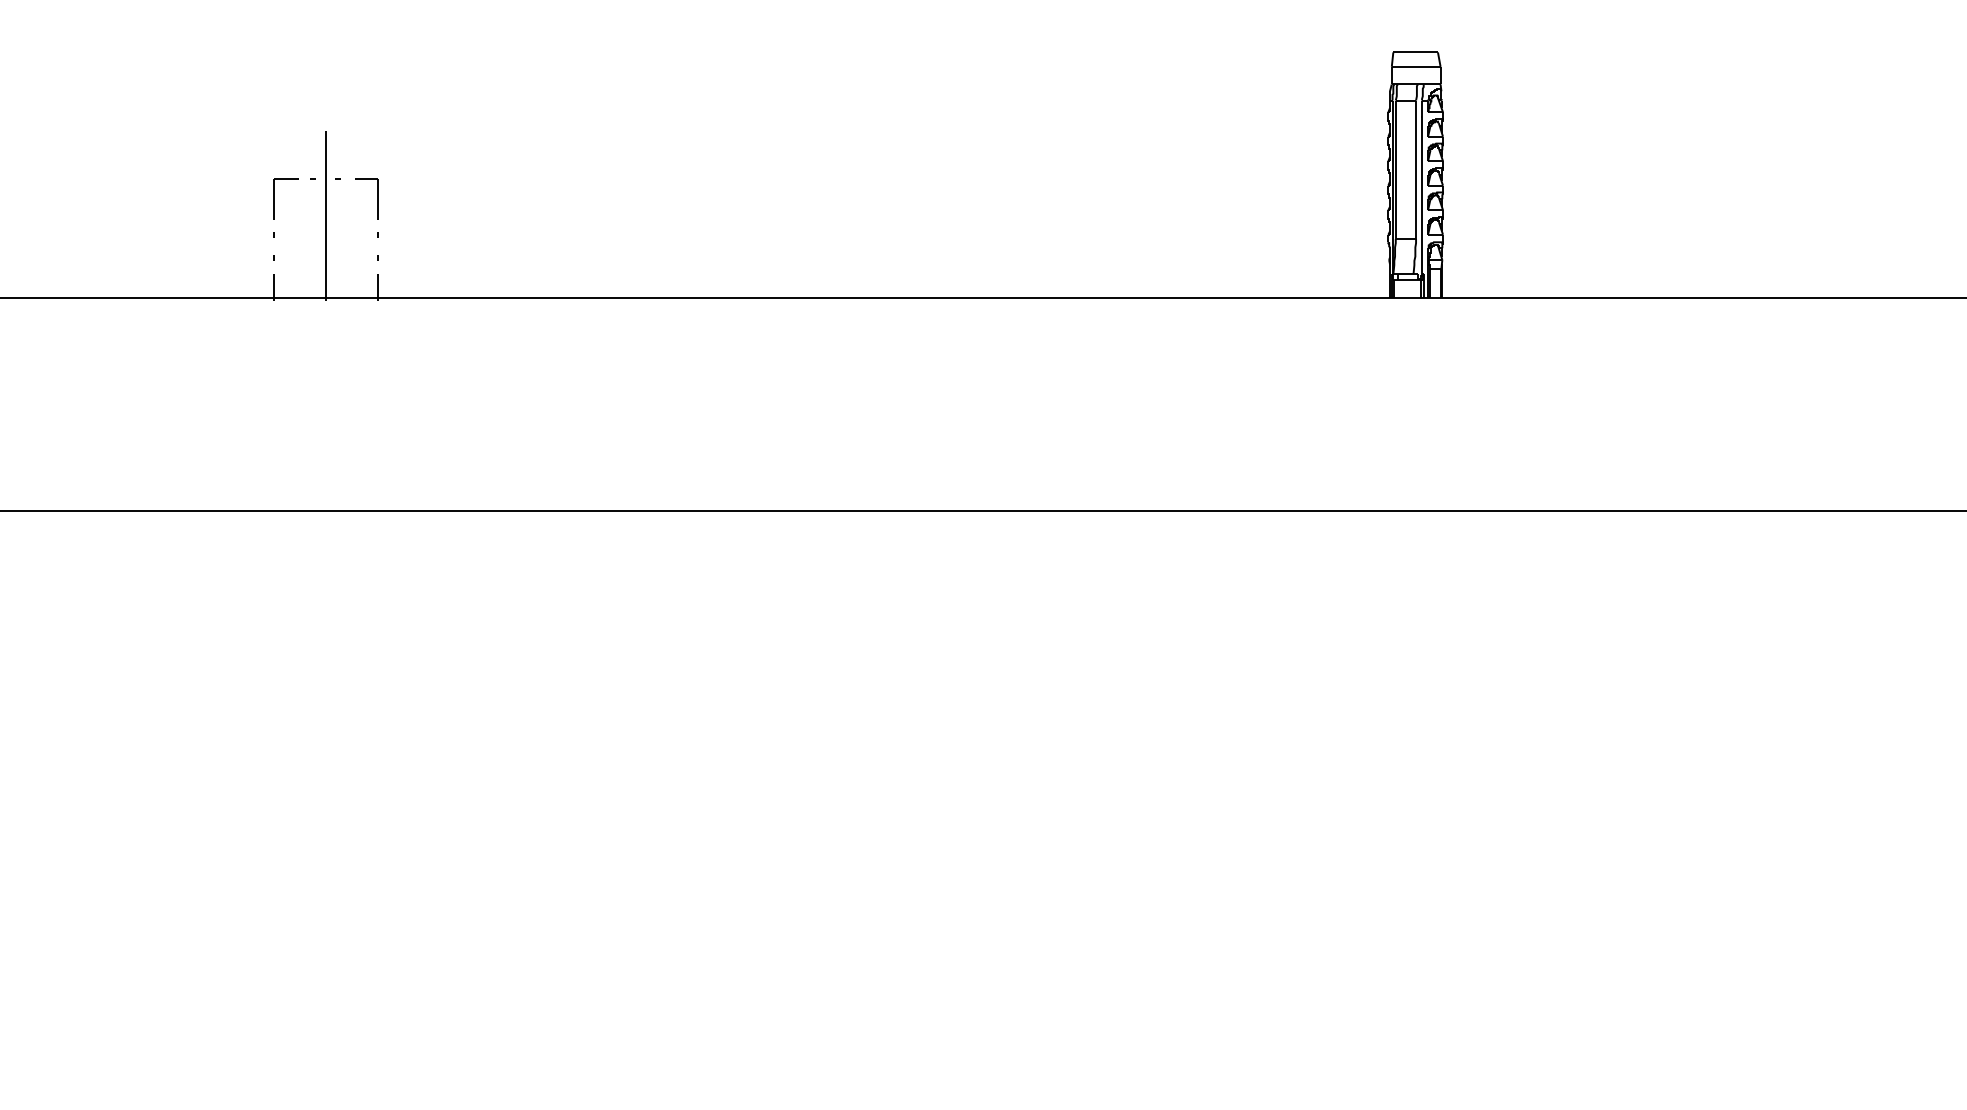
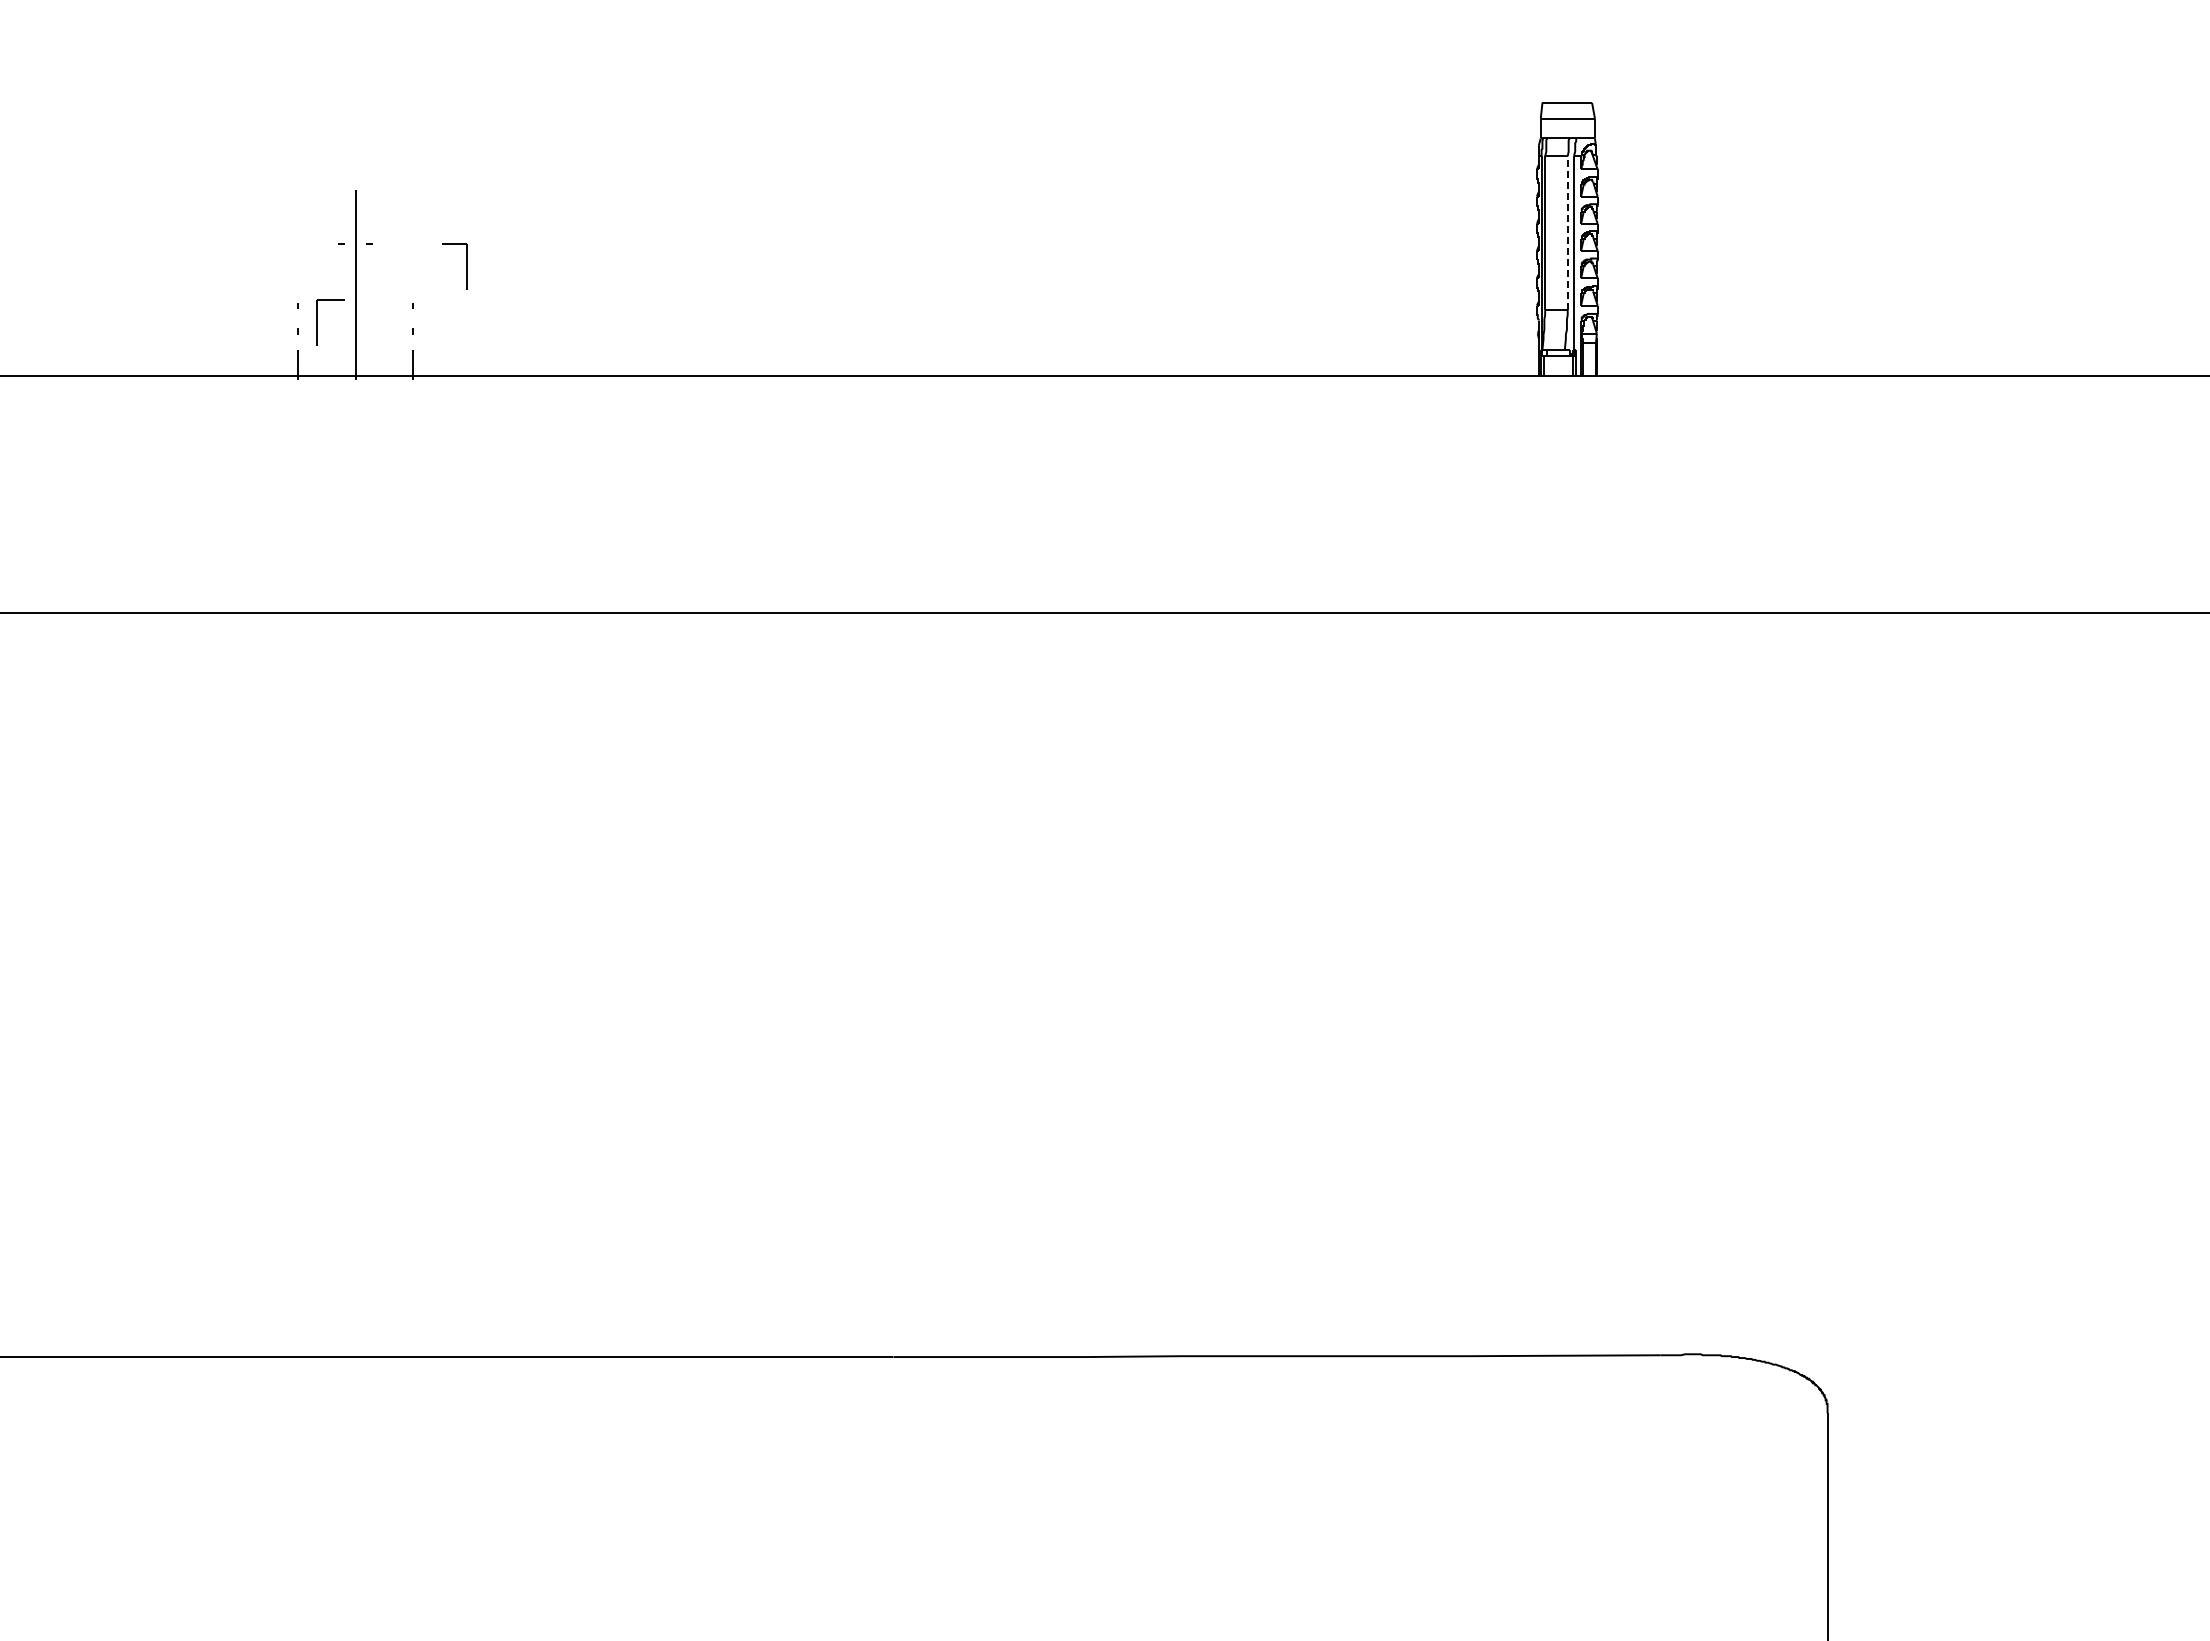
line: (1415, 169) -> (1567, 233), solid -> dashed
part: (274, 199) -> (317, 322), moved
part: (377, 199) -> (466, 266), moved

